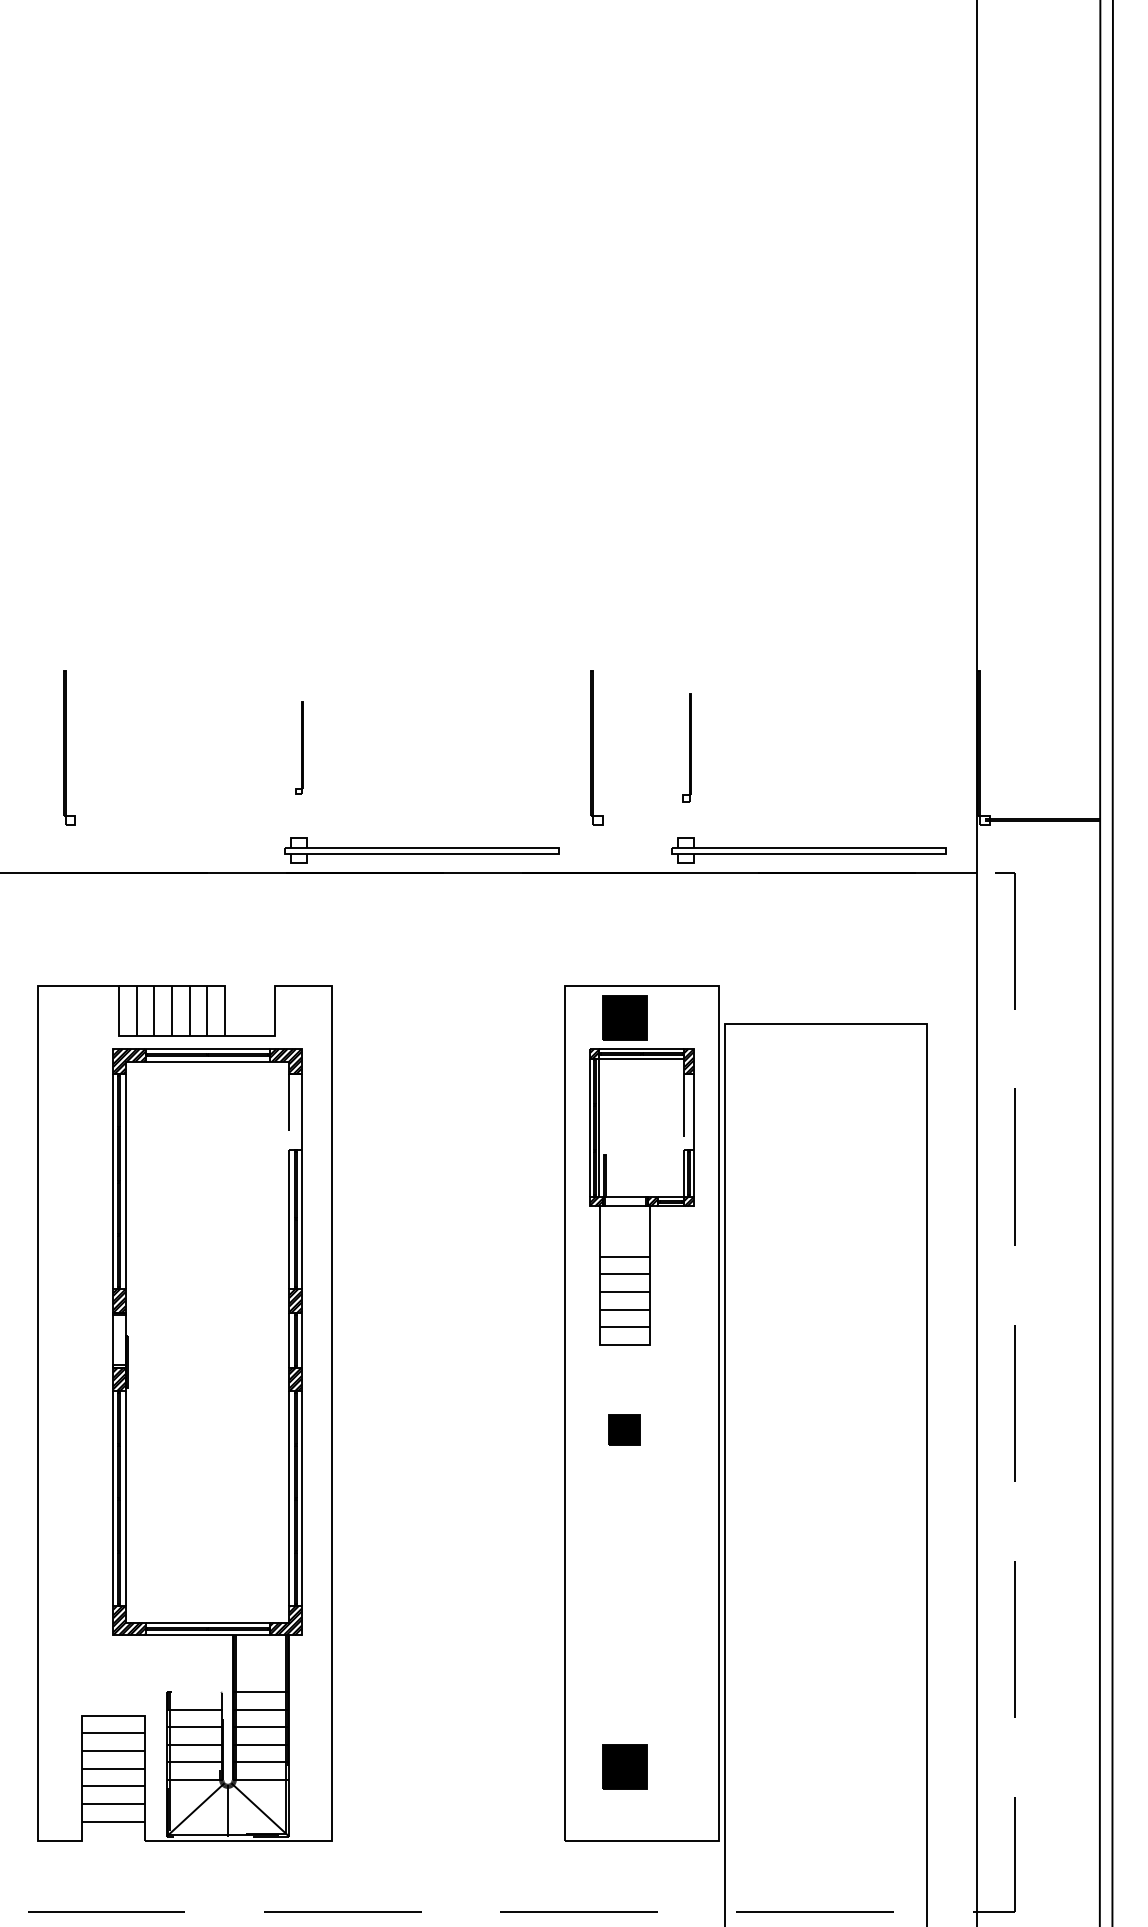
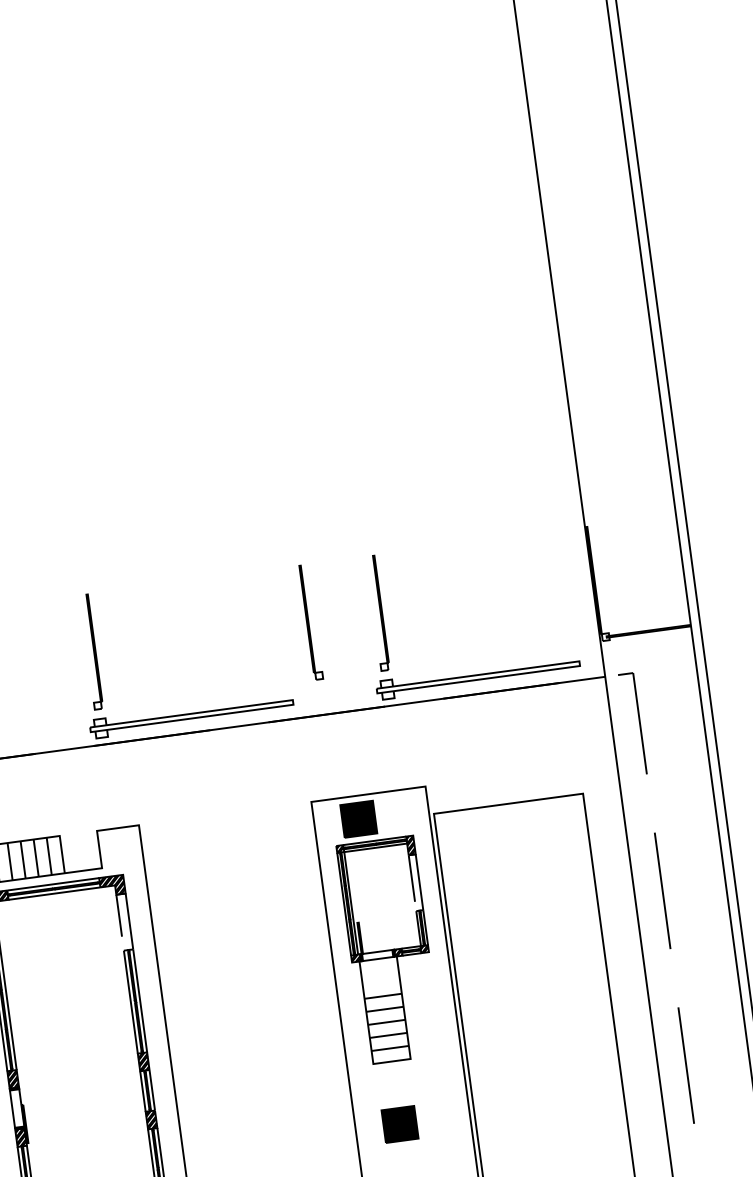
part: (299, 747) -> (91, 651), size x1.67
part: (686, 747) -> (377, 613), size x1.43
part: (624, 1429) -> (399, 1124), size x1.43

